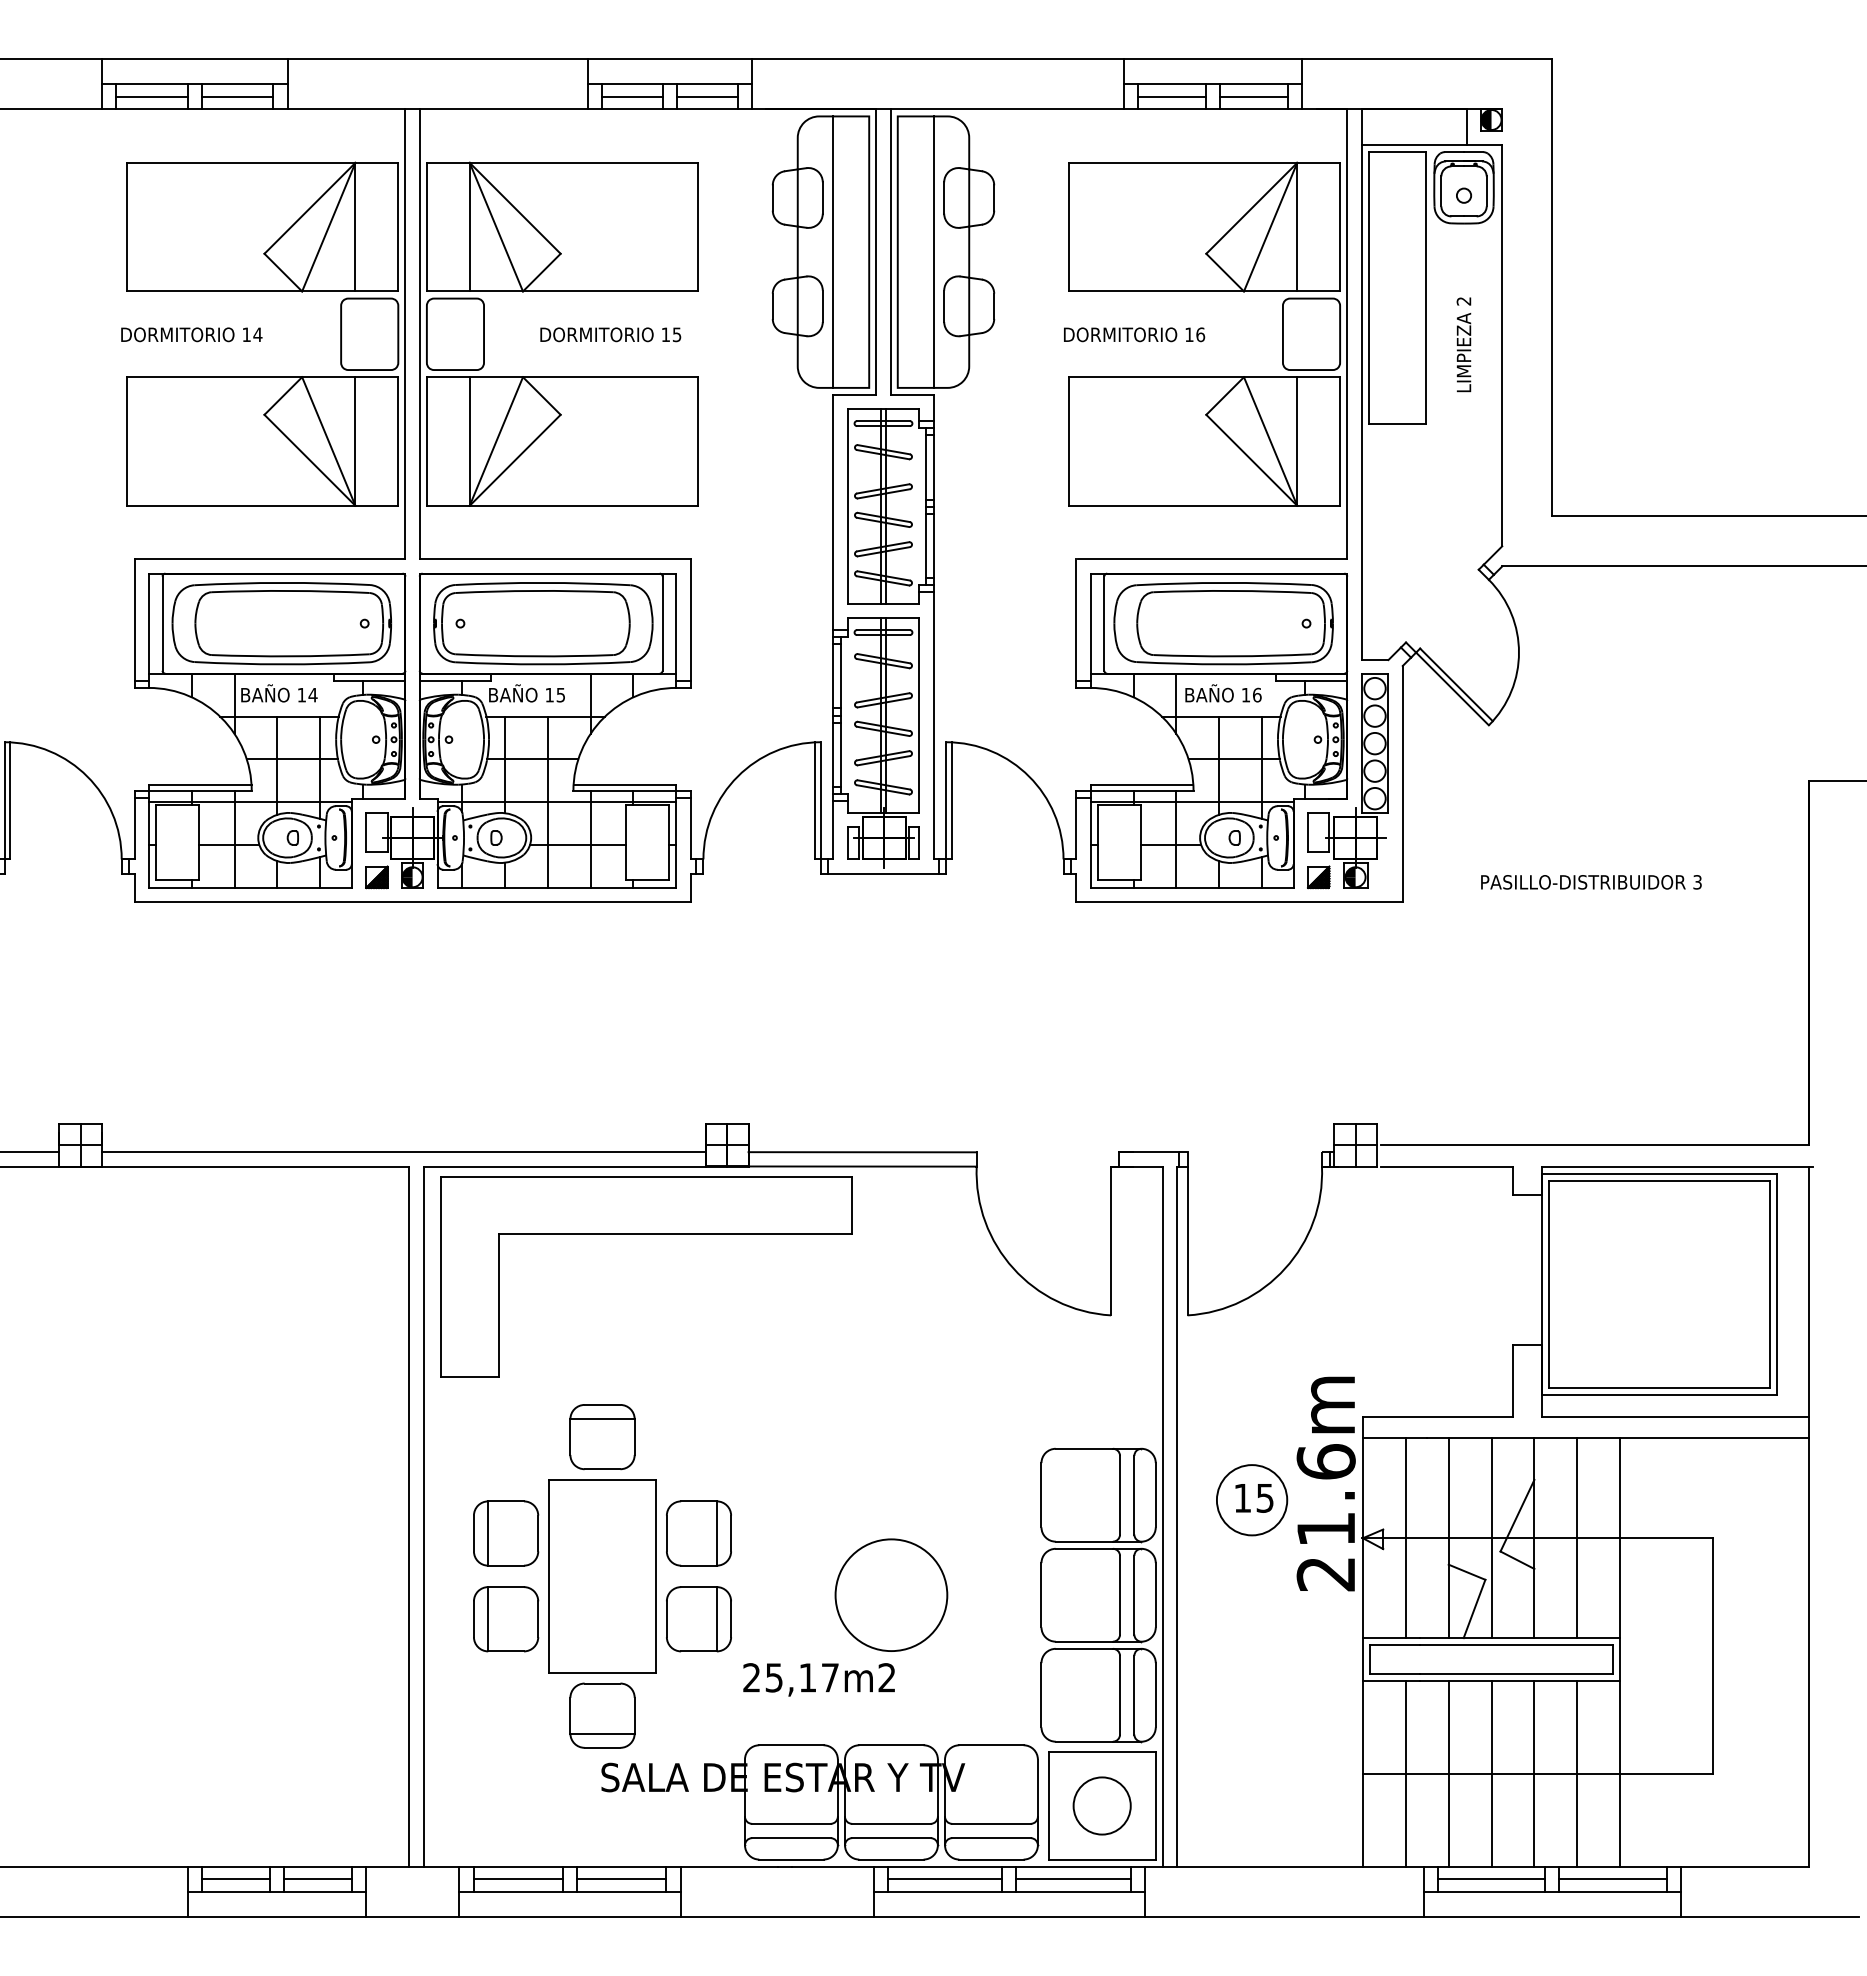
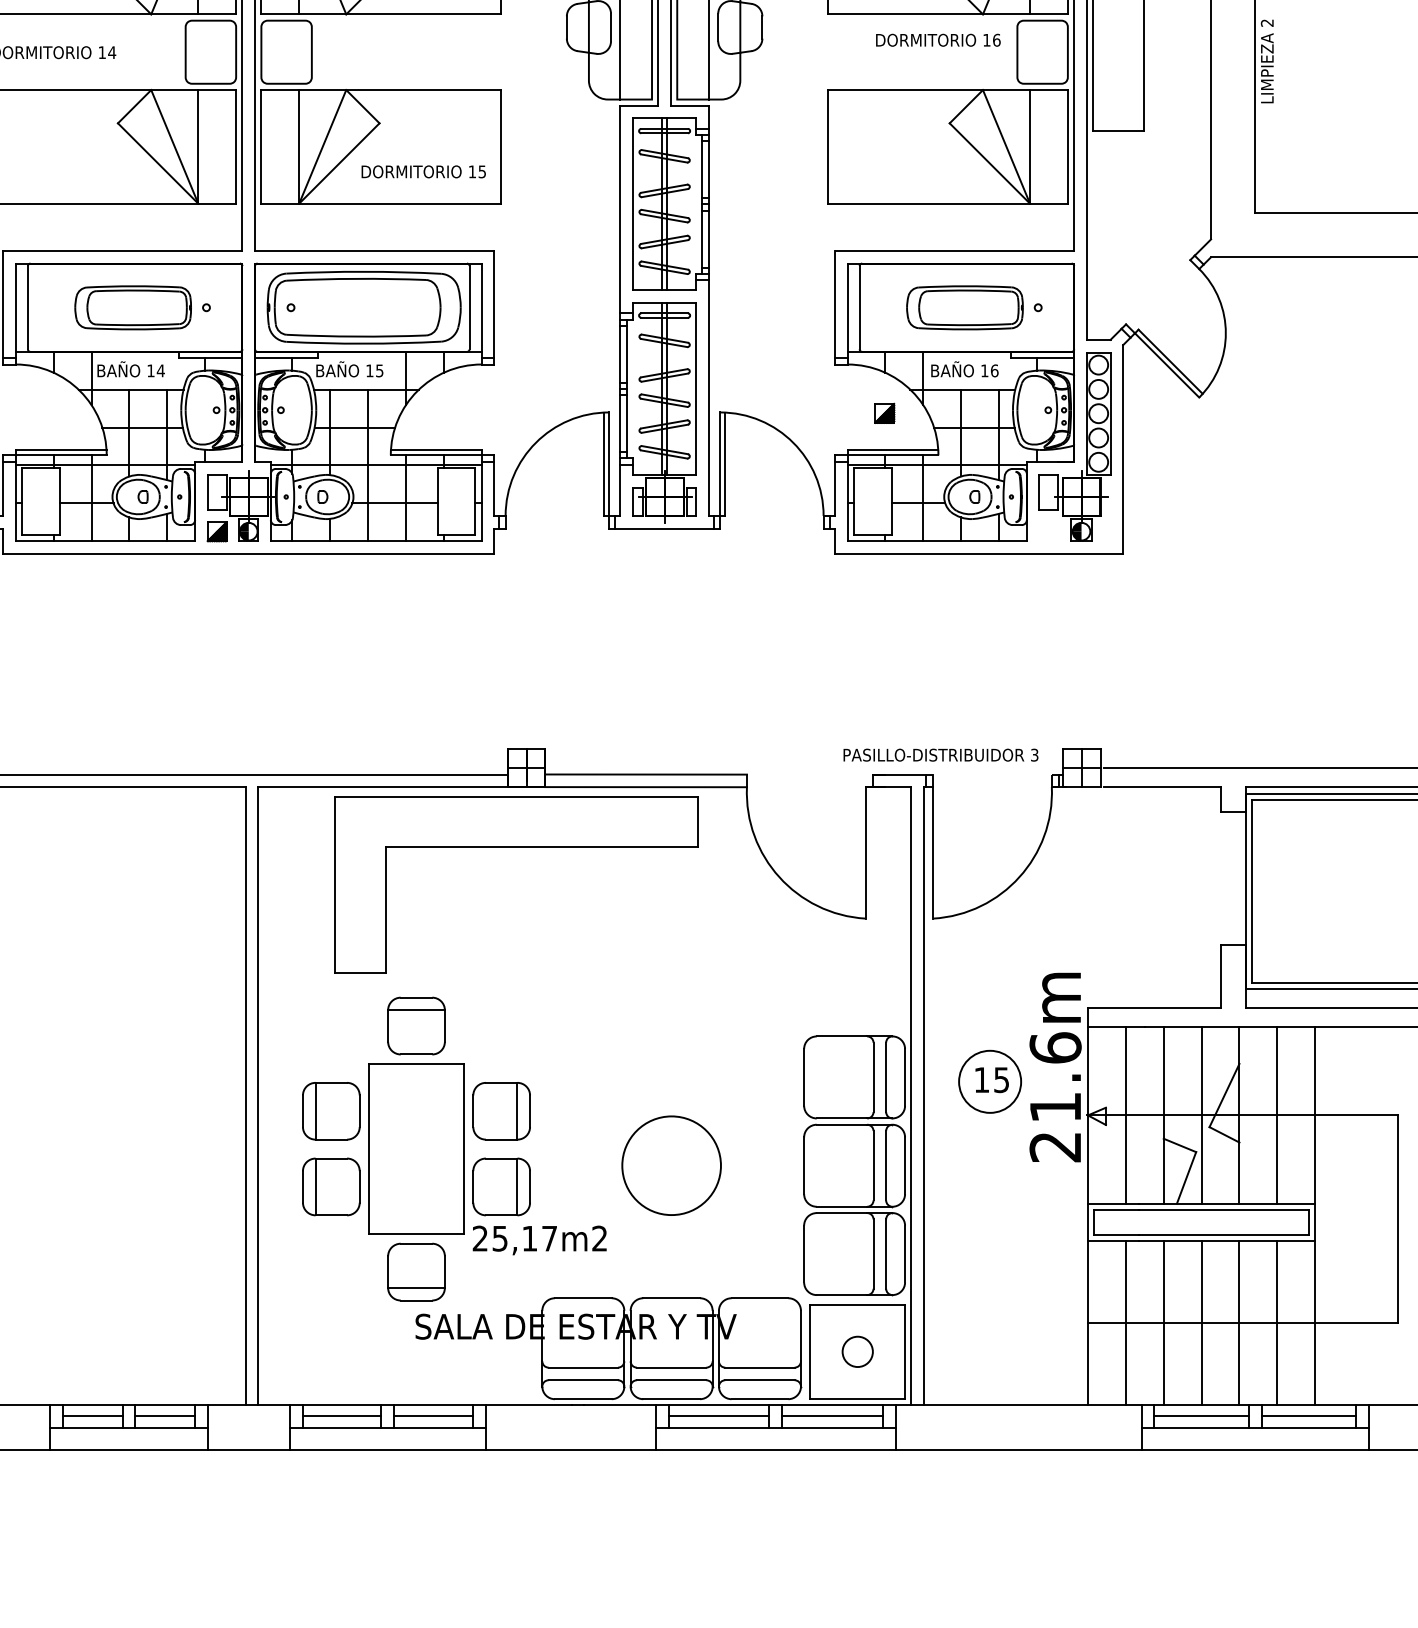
text: (610, 334) -> (423, 171), moved
text: (1134, 334) -> (938, 40), moved
text: (1463, 344) -> (1266, 61), moved
part: (281, 623) -> (133, 307), size x0.6
part: (1223, 623) -> (964, 307), size x0.6
part: (1318, 877) -> (884, 413), moved
text: (1591, 882) -> (941, 755), moved
part: (646, 1234) -> (516, 847), moved
text: (818, 1679) -> (539, 1240), moved
circle: (1101, 1805) -> (857, 1351), size x0.6

